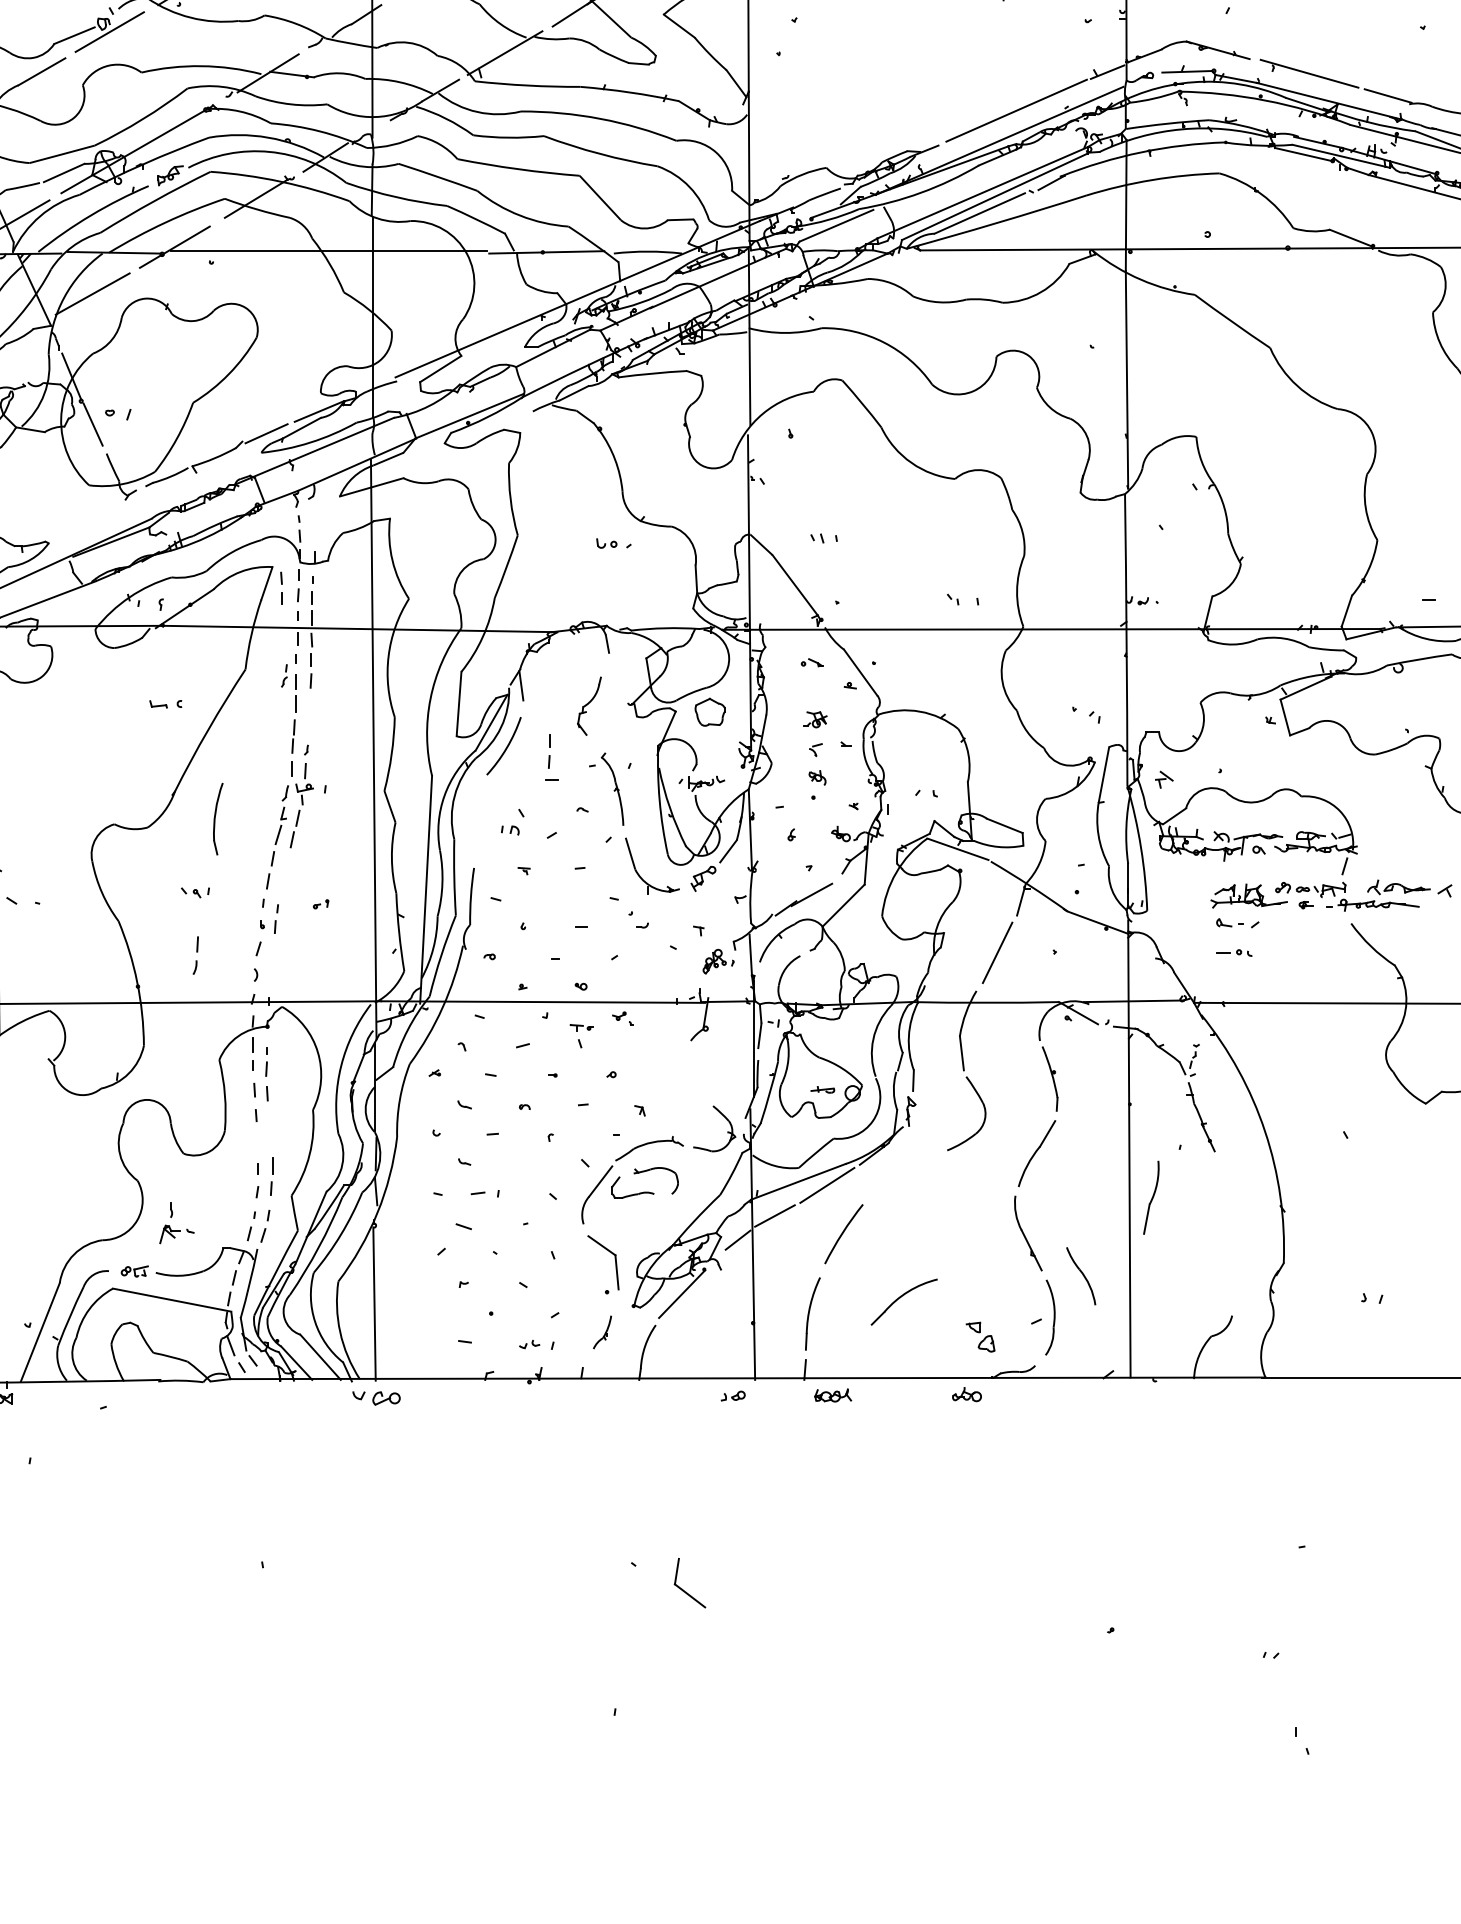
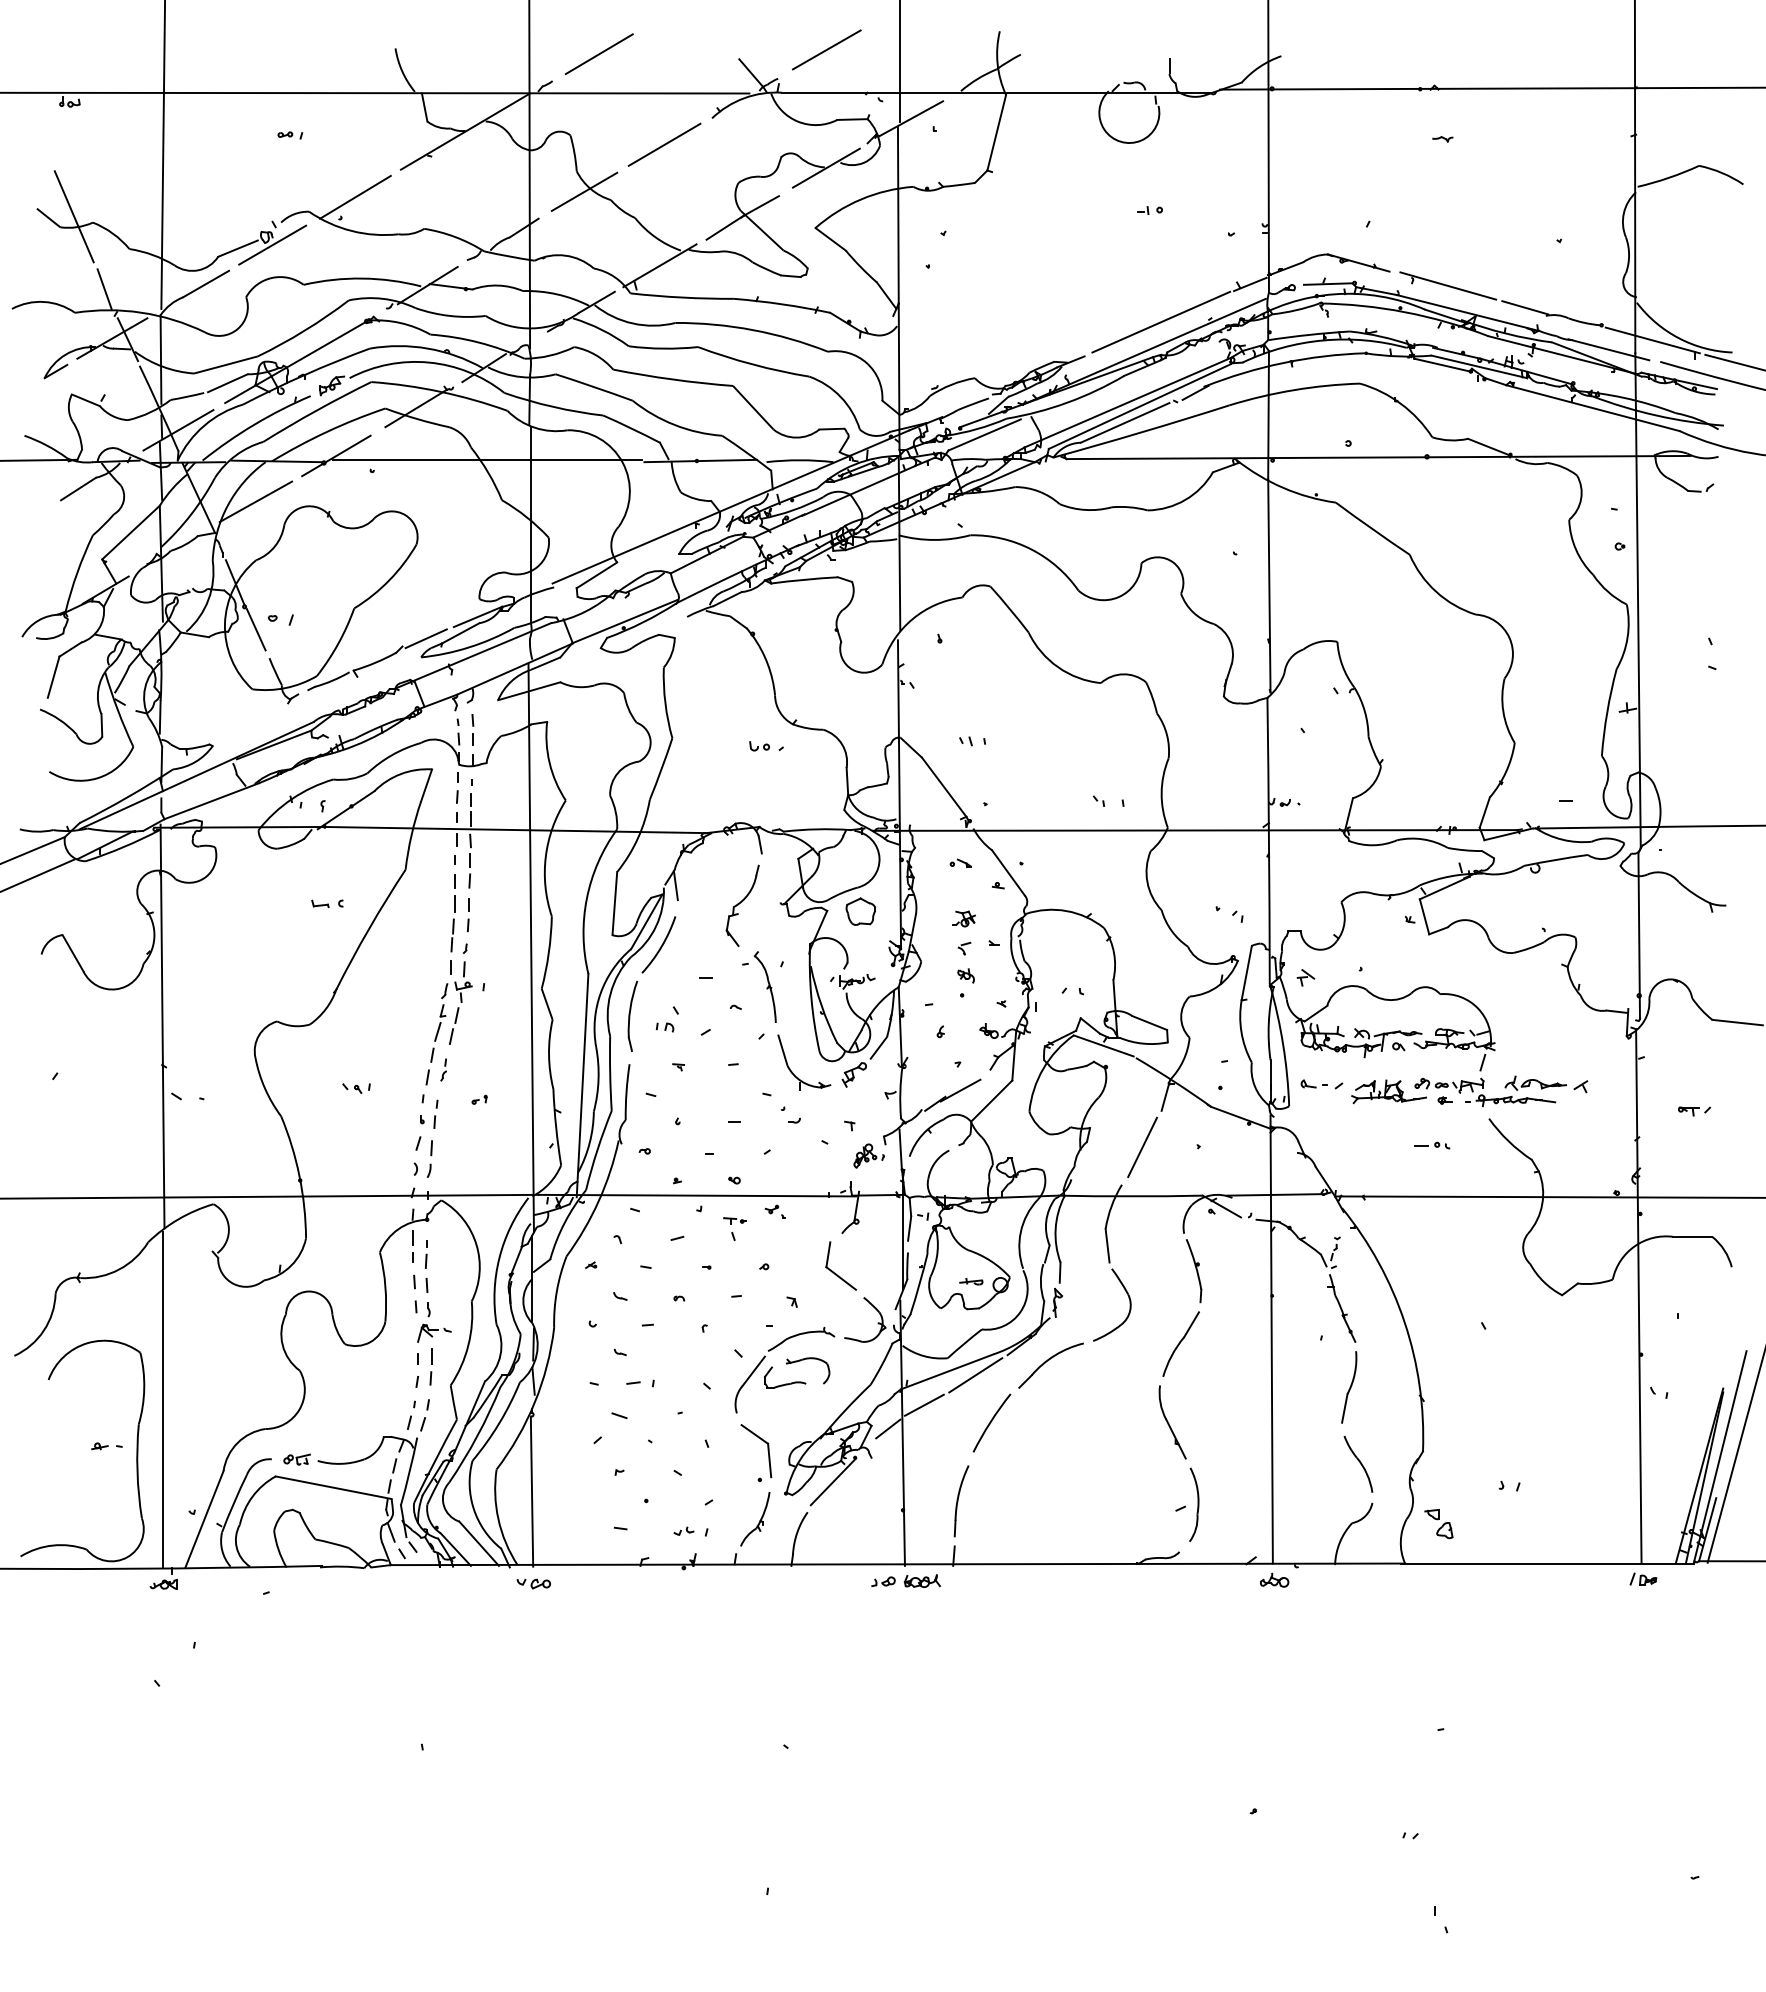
part: (281, 587) -> (472, 729), moved
part: (284, 675) -> (443, 1069), moved
part: (589, 705) -> (742, 905), size x1.43
part: (548, 751) -> (467, 915), moved
part: (217, 818) -> (632, 1015), moved
part: (1237, 923) -> (1321, 1084), moved
part: (1234, 952) -> (1432, 1145), moved
part: (195, 954) -> (429, 1158), moved
part: (1151, 1197) -> (1349, 1387), moved
part: (177, 1230) -> (434, 1329), moved
part: (1081, 1276) -> (1358, 1464), moved
part: (903, 1301) -> (1050, 1365), moved
part: (602, 1332) -> (755, 1519), size x1.67
part: (980, 1337) -> (1438, 1524), moved
part: (966, 1393) -> (1274, 1579), moved
part: (832, 1395) -> (921, 1581), moved
part: (376, 1397) -> (533, 1583), size x0.71
part: (684, 1589) -> (835, 1272), moved

